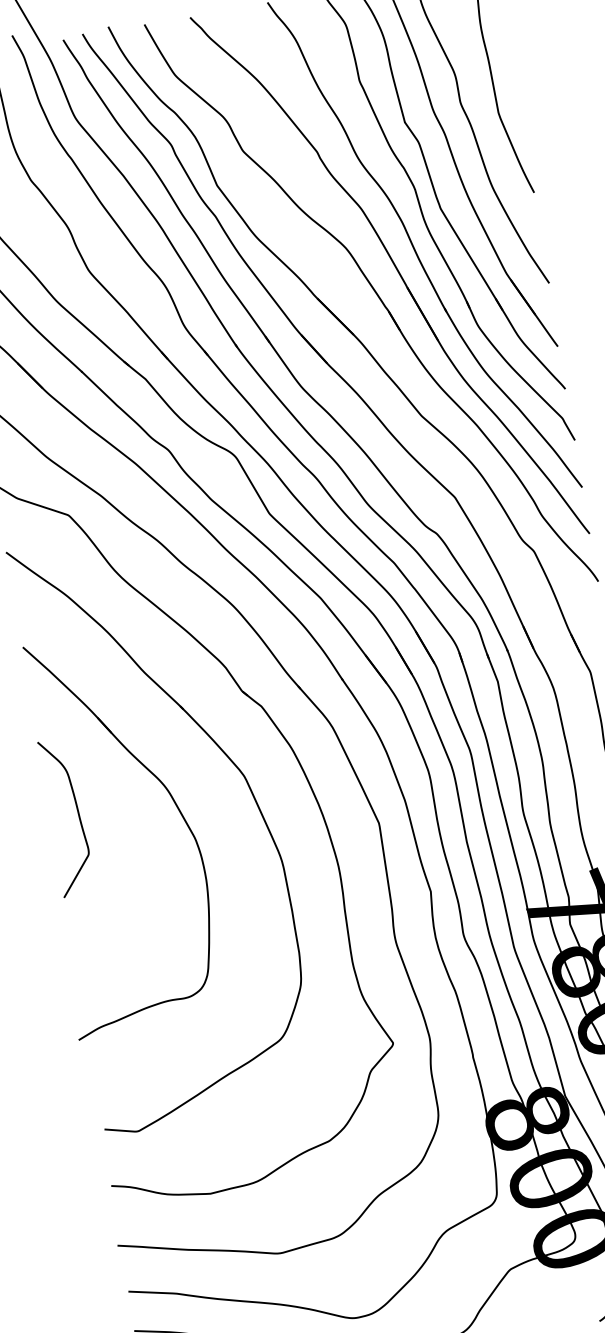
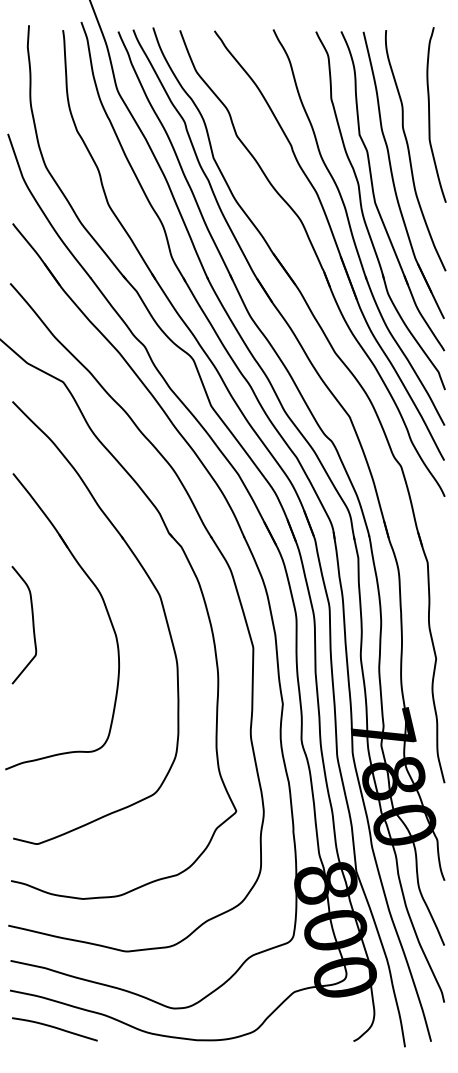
curve: (77, 815) -> (32, 625), moved

